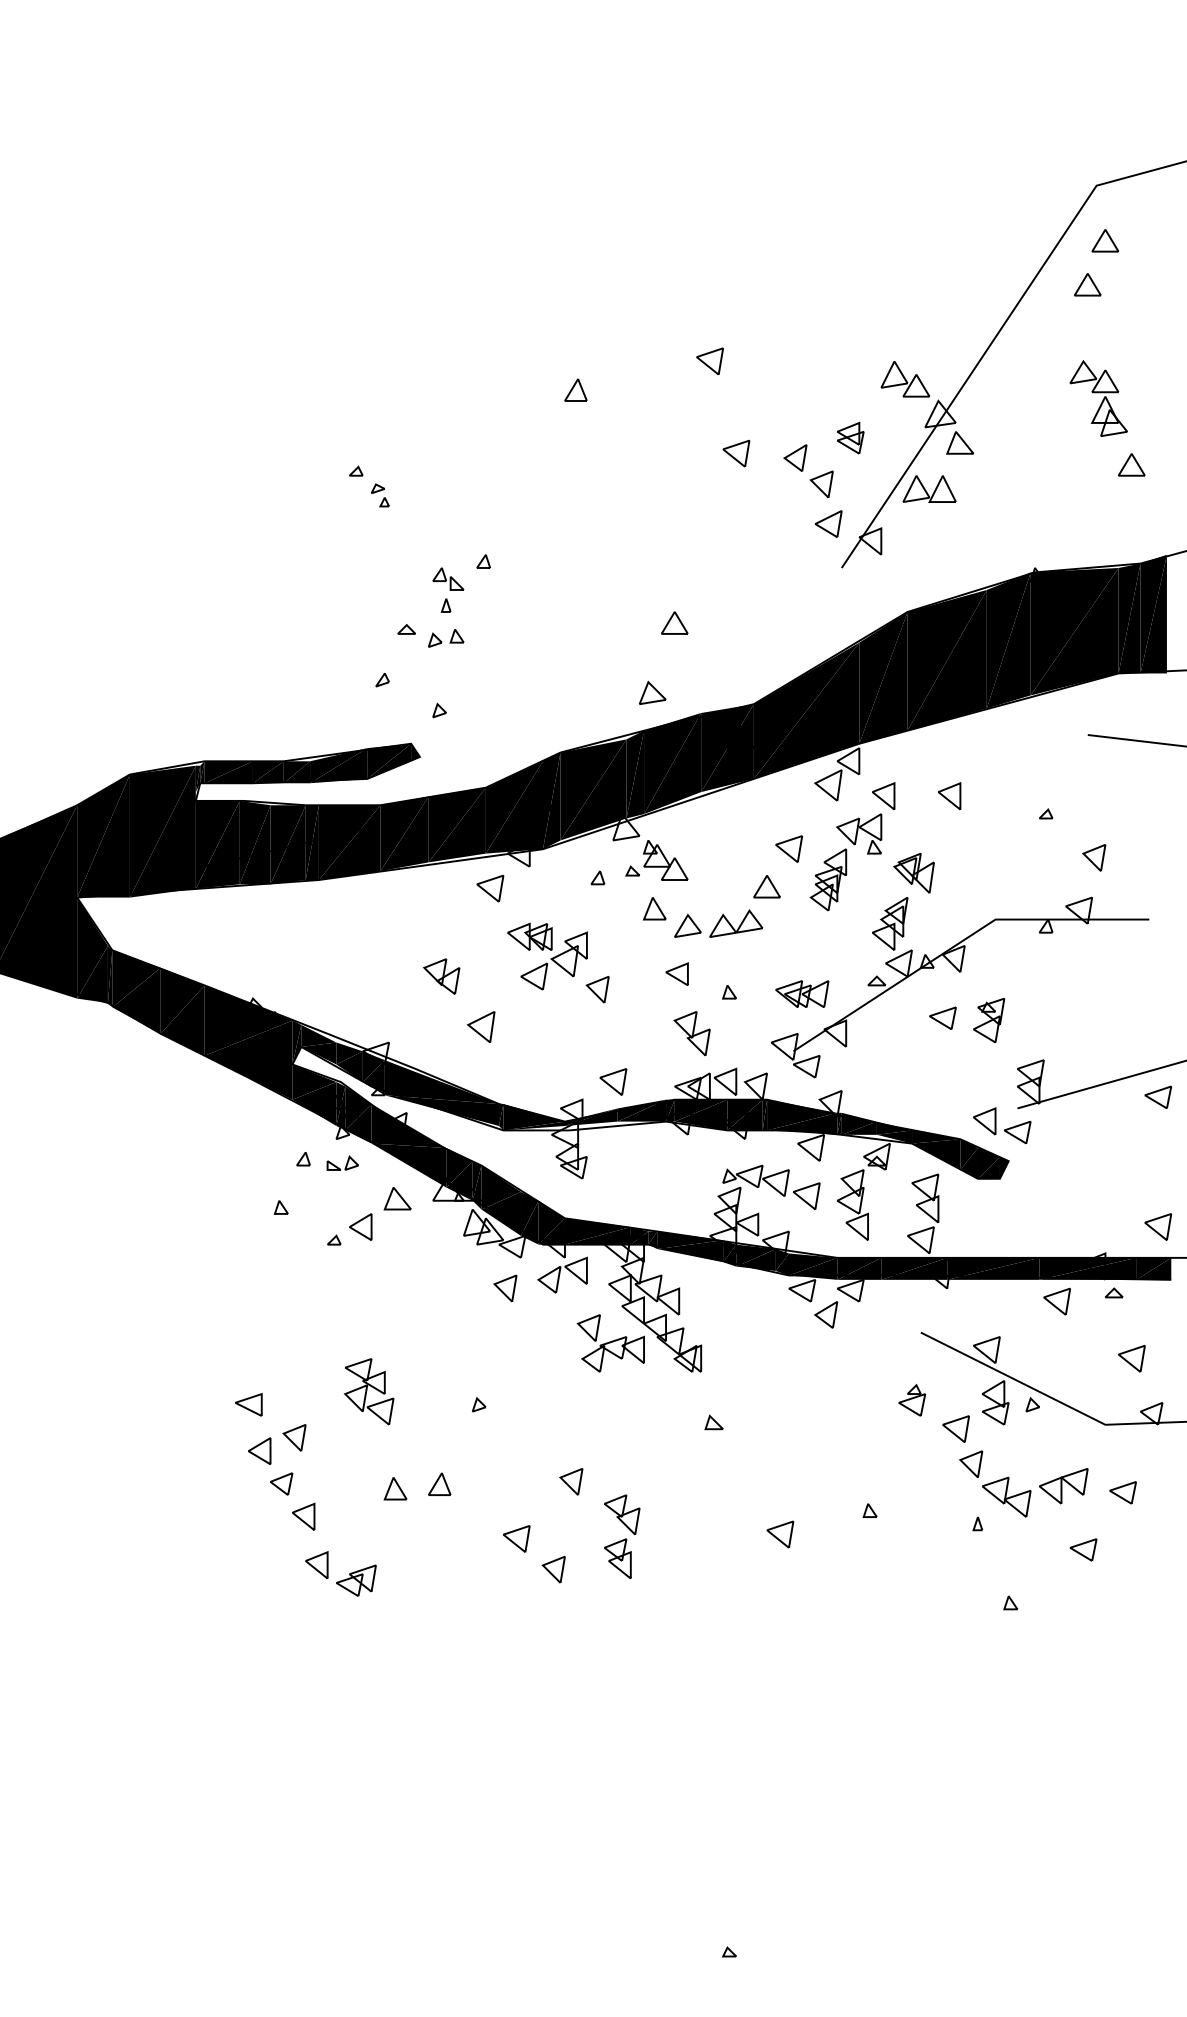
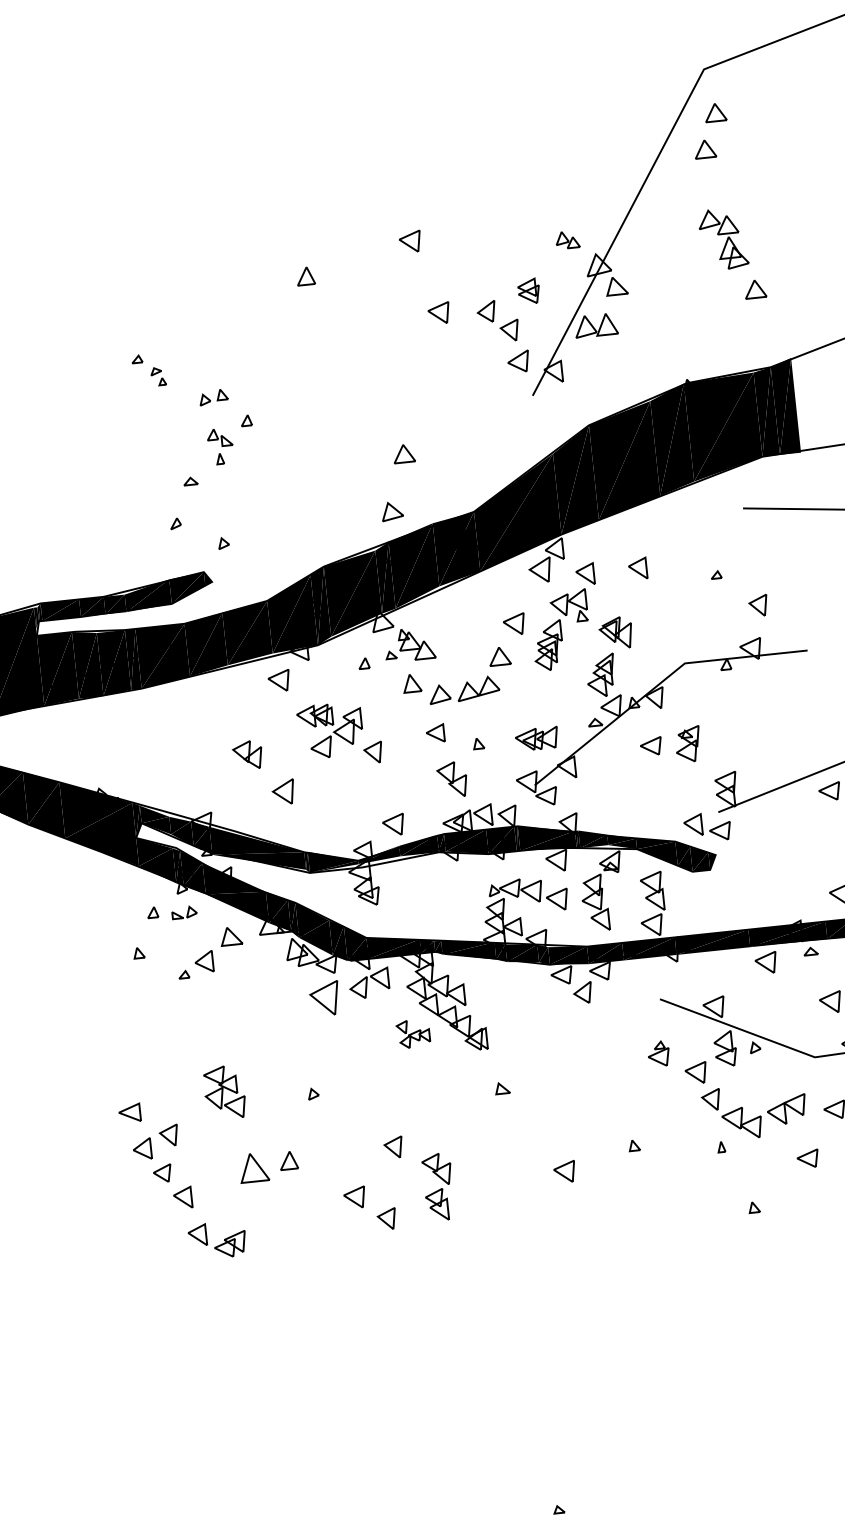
part: (905, 379) -> (567, 240), size x0.6
part: (446, 638) -> (214, 397), moved
part: (505, 1288) -> (324, 998), size x1.6
part: (610, 1343) -> (413, 1033), size x0.6
part: (395, 1488) -> (253, 1167), size x1.6

